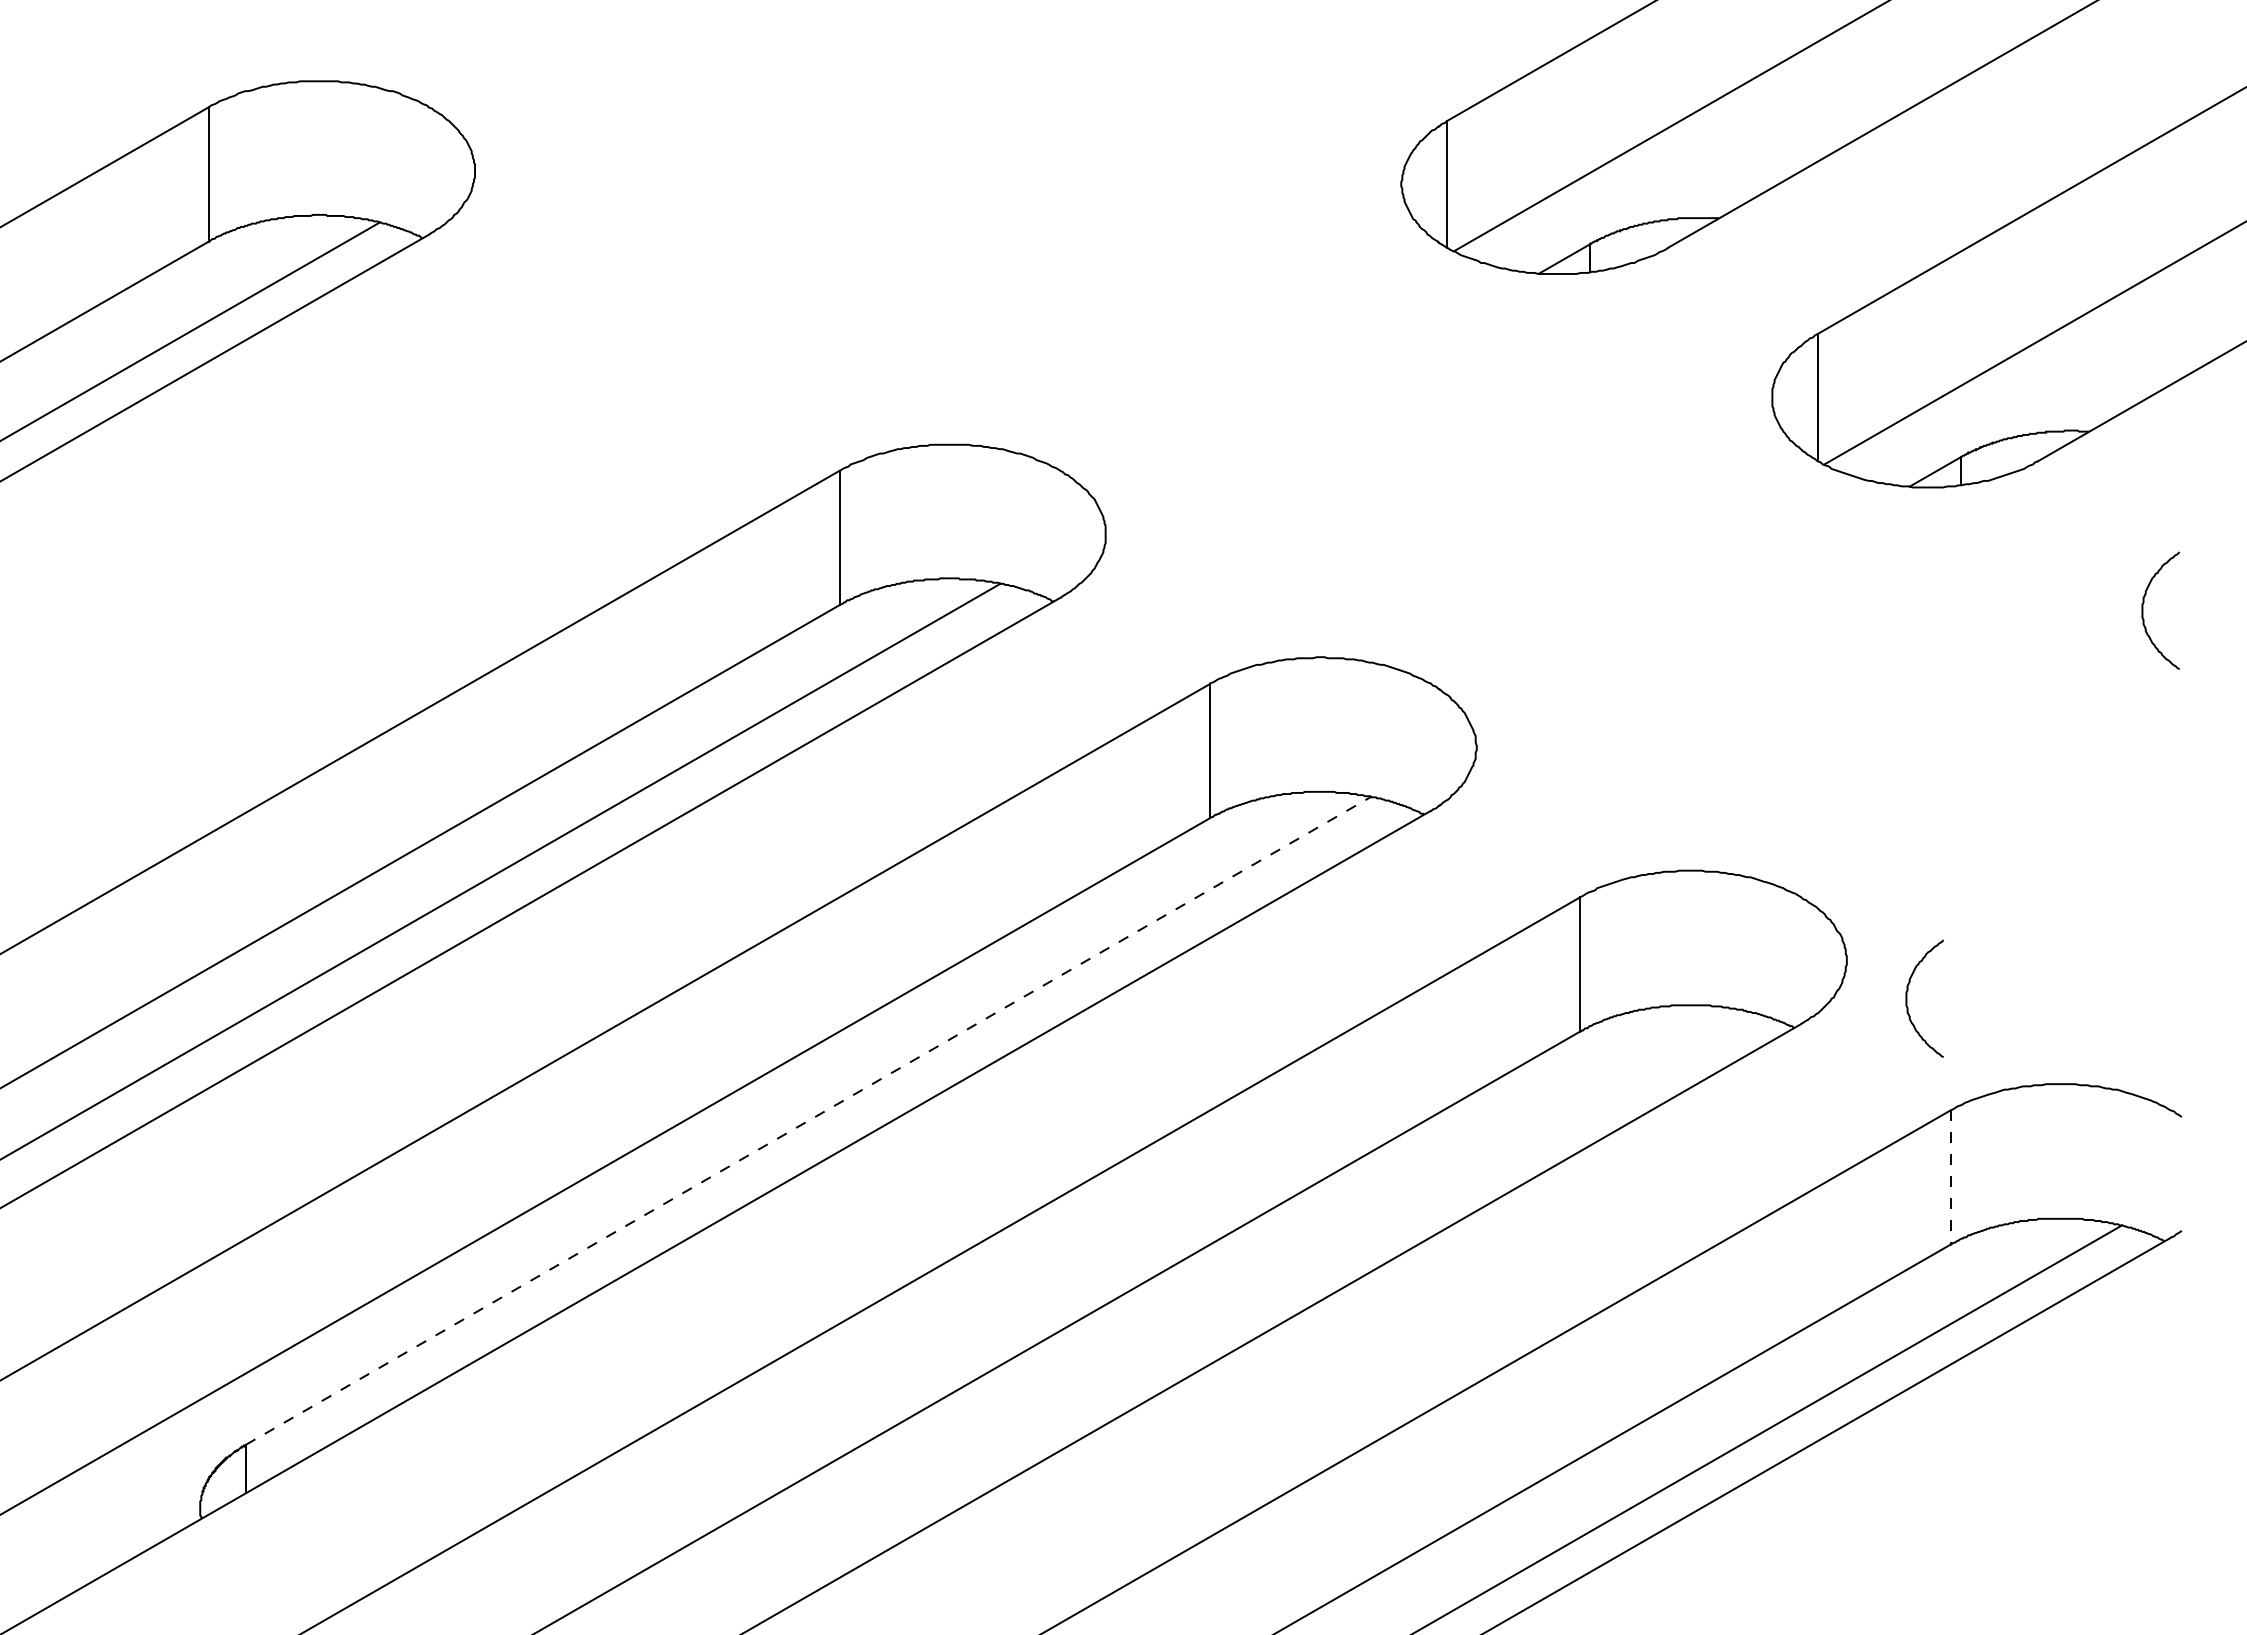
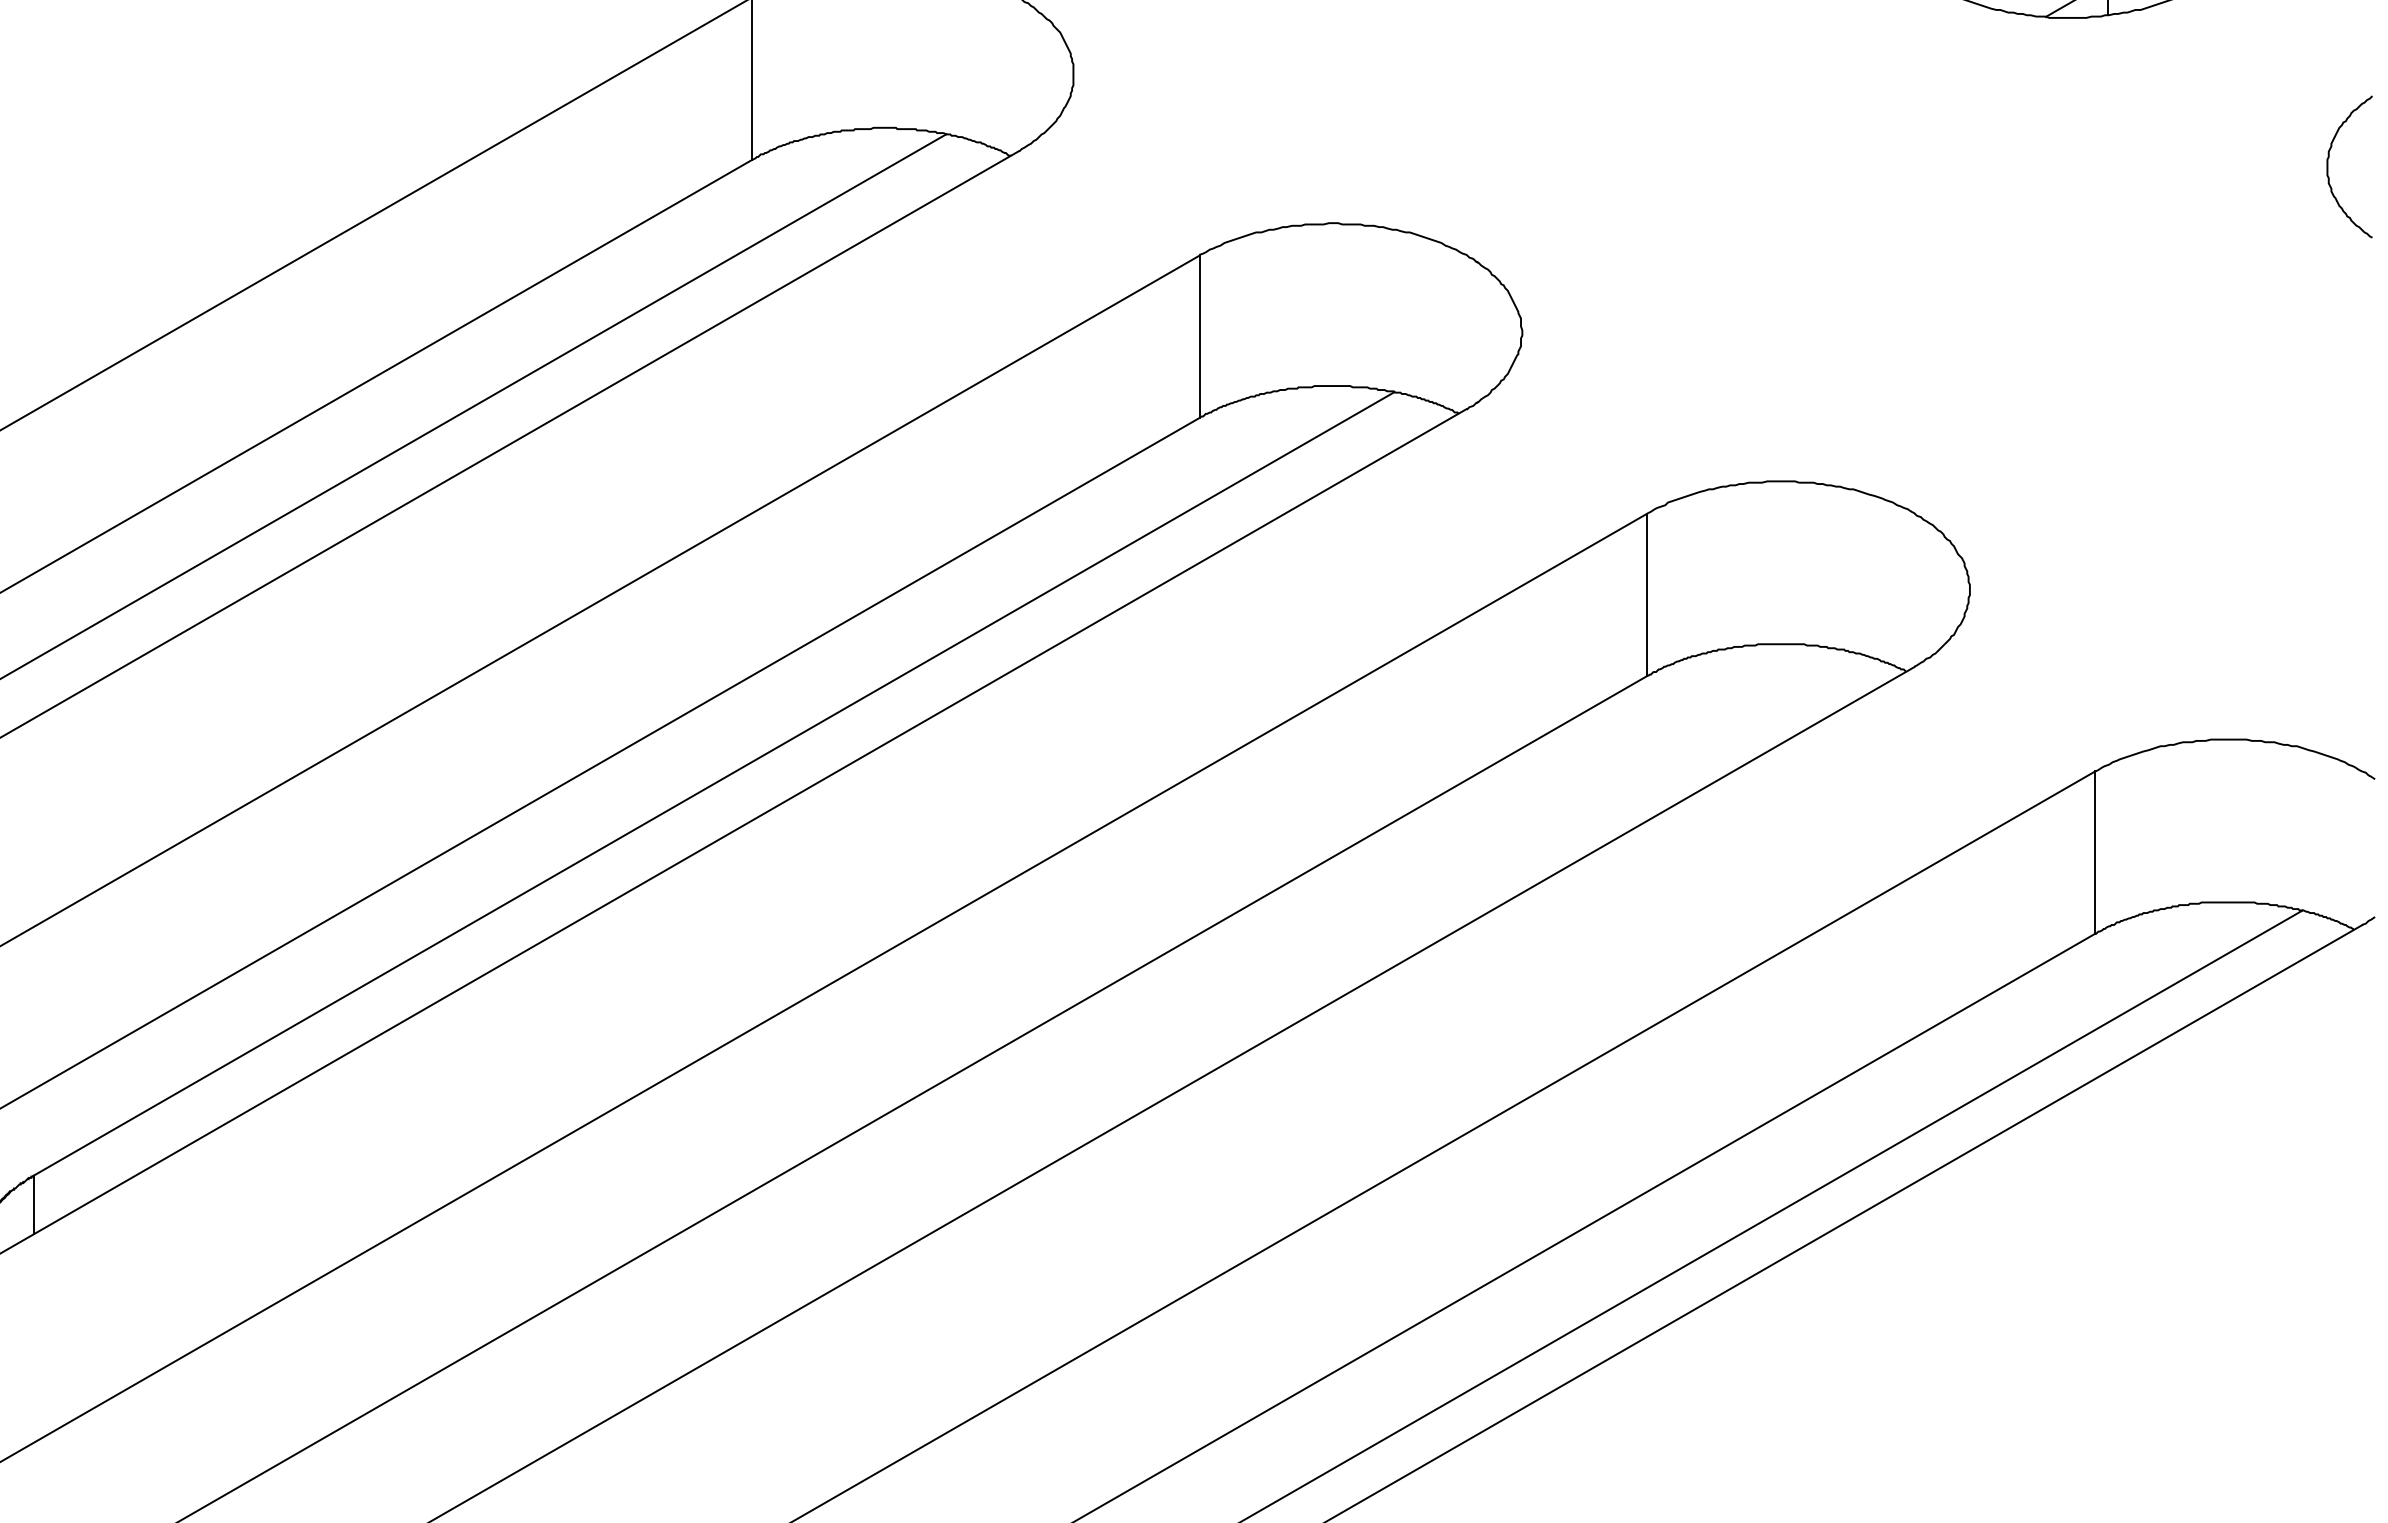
curve: (1907, 998) -> (2043, 635), removed
line: (808, 1120) -> (714, 783), dashed -> solid
line: (1950, 1178) -> (2095, 853), dashed -> solid

